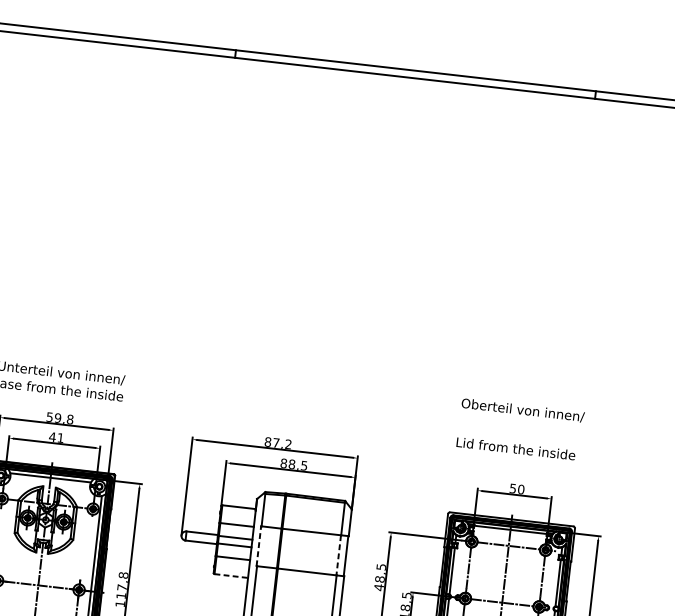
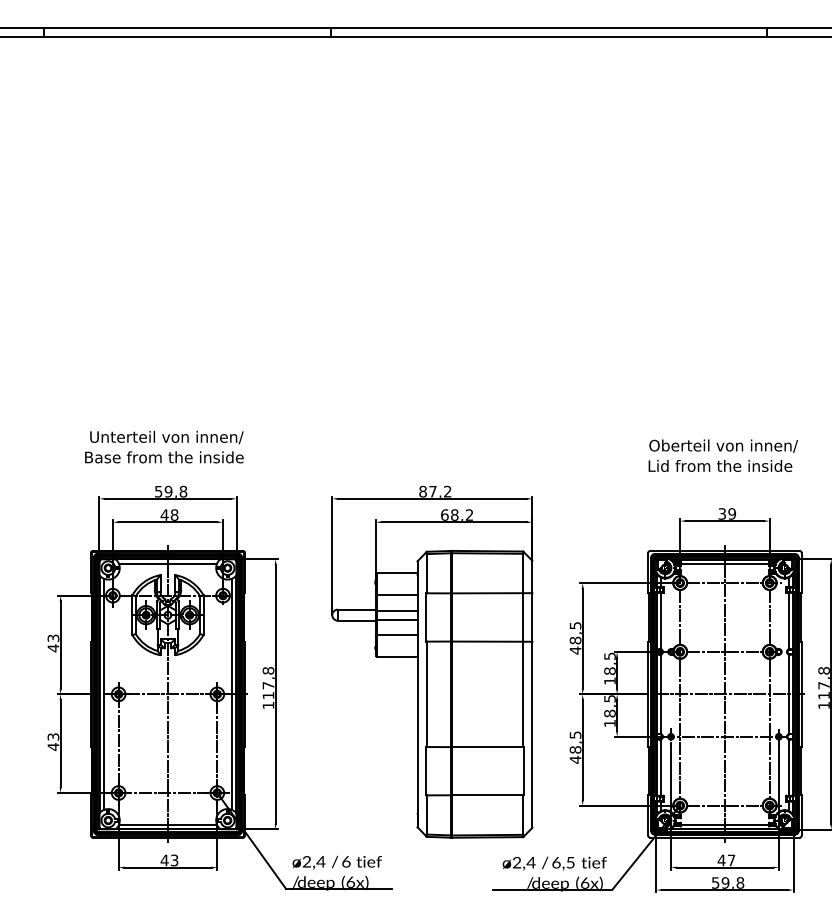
text: (523, 409) -> (723, 445), moved
text: (60, 437) -> (174, 514), 41 -> 48
text: (294, 464) -> (457, 514), 88,5 -> 68,2
text: (517, 488) -> (727, 513), 50 -> 39
line: (259, 545) -> (426, 616), dashed -> solid
line: (338, 555) -> (522, 617), dashed -> solid
line: (231, 575) -> (397, 656), dashed -> solid

